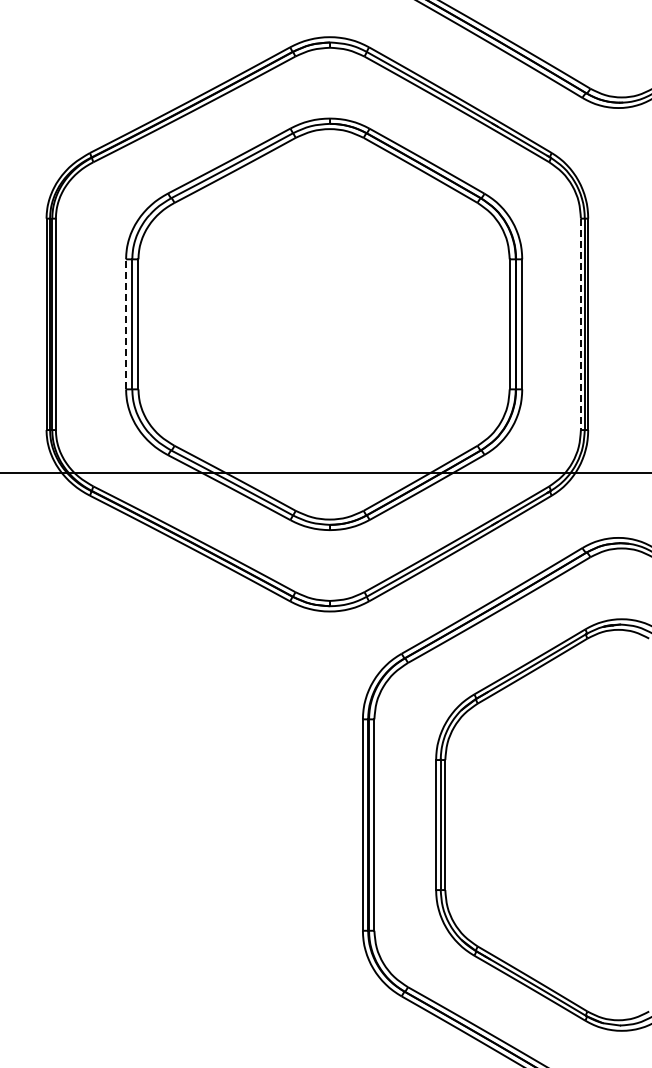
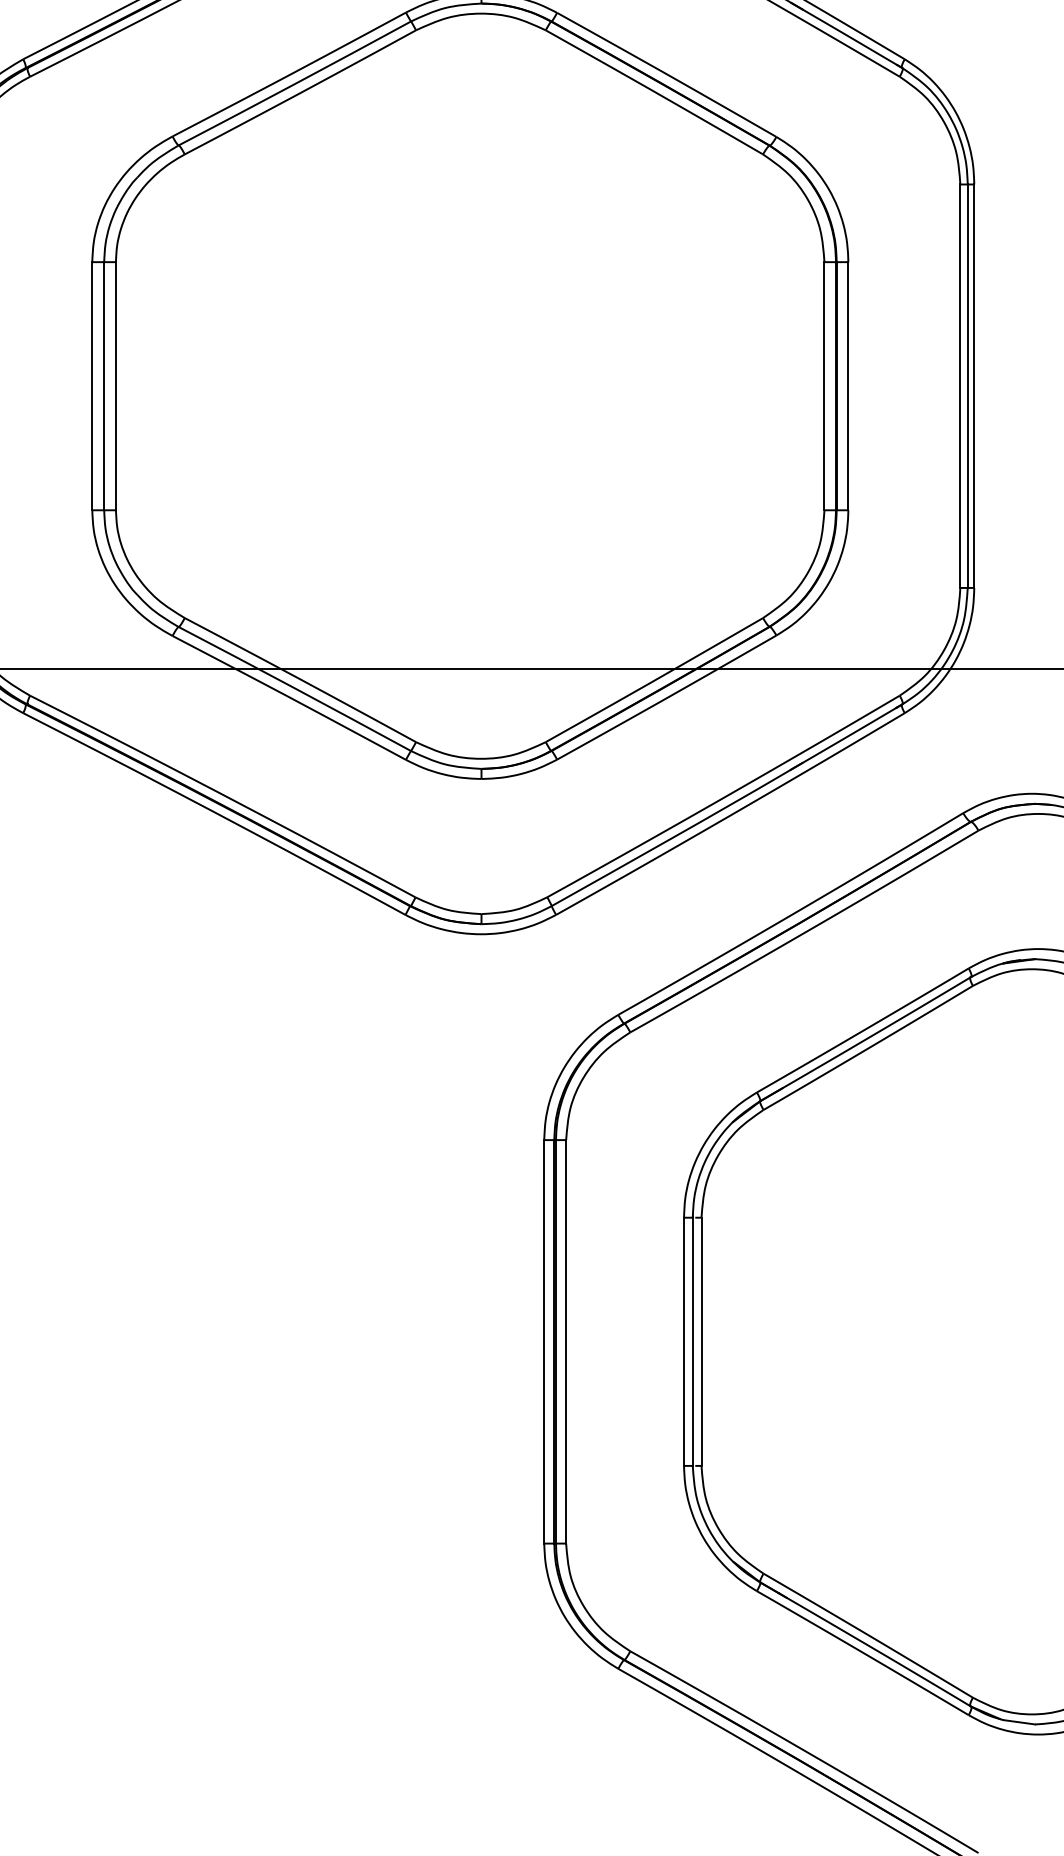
line: (126, 323) -> (93, 384), dashed -> solid
line: (580, 324) -> (959, 386), dashed -> solid

